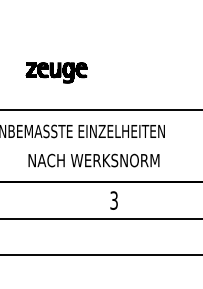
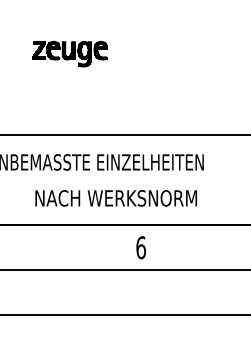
part: (56, 72) -> (69, 53), moved
text: (114, 200) -> (141, 247), 3 -> 6

